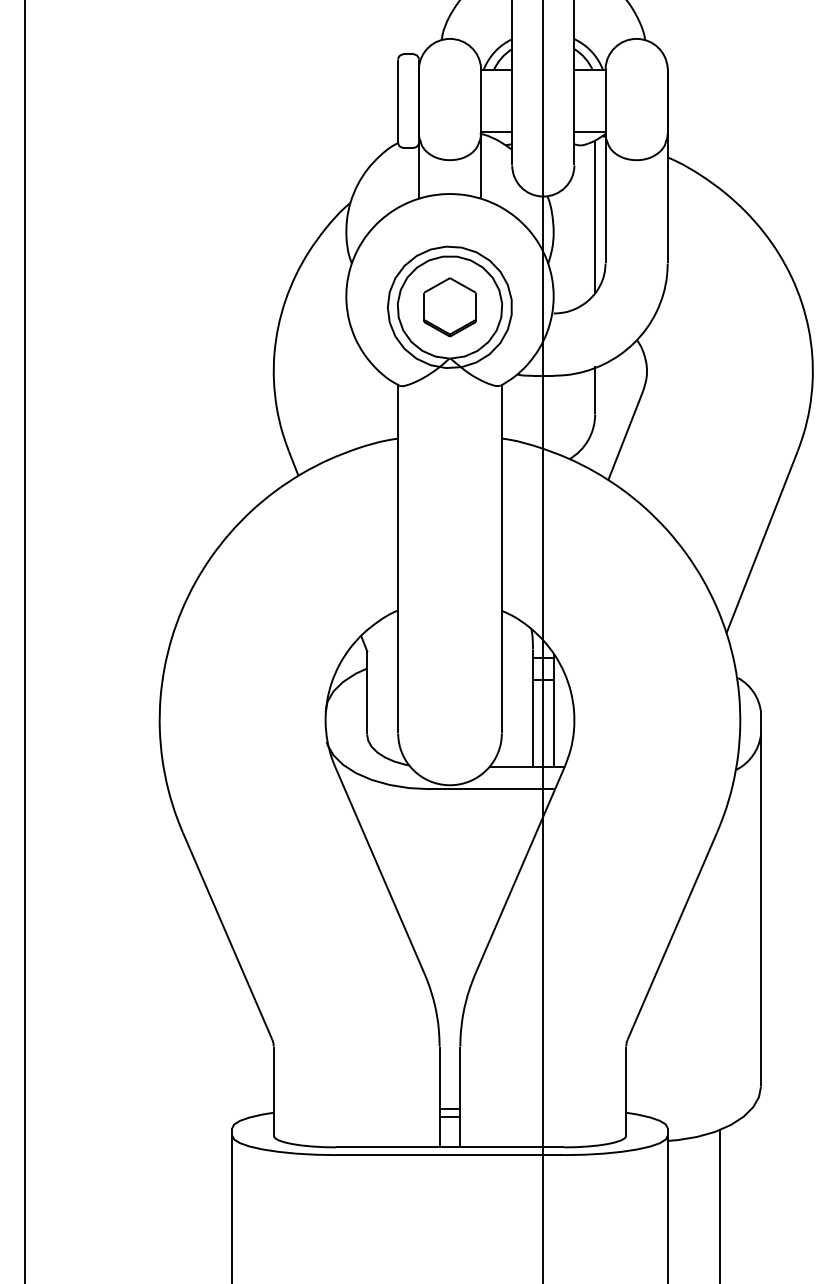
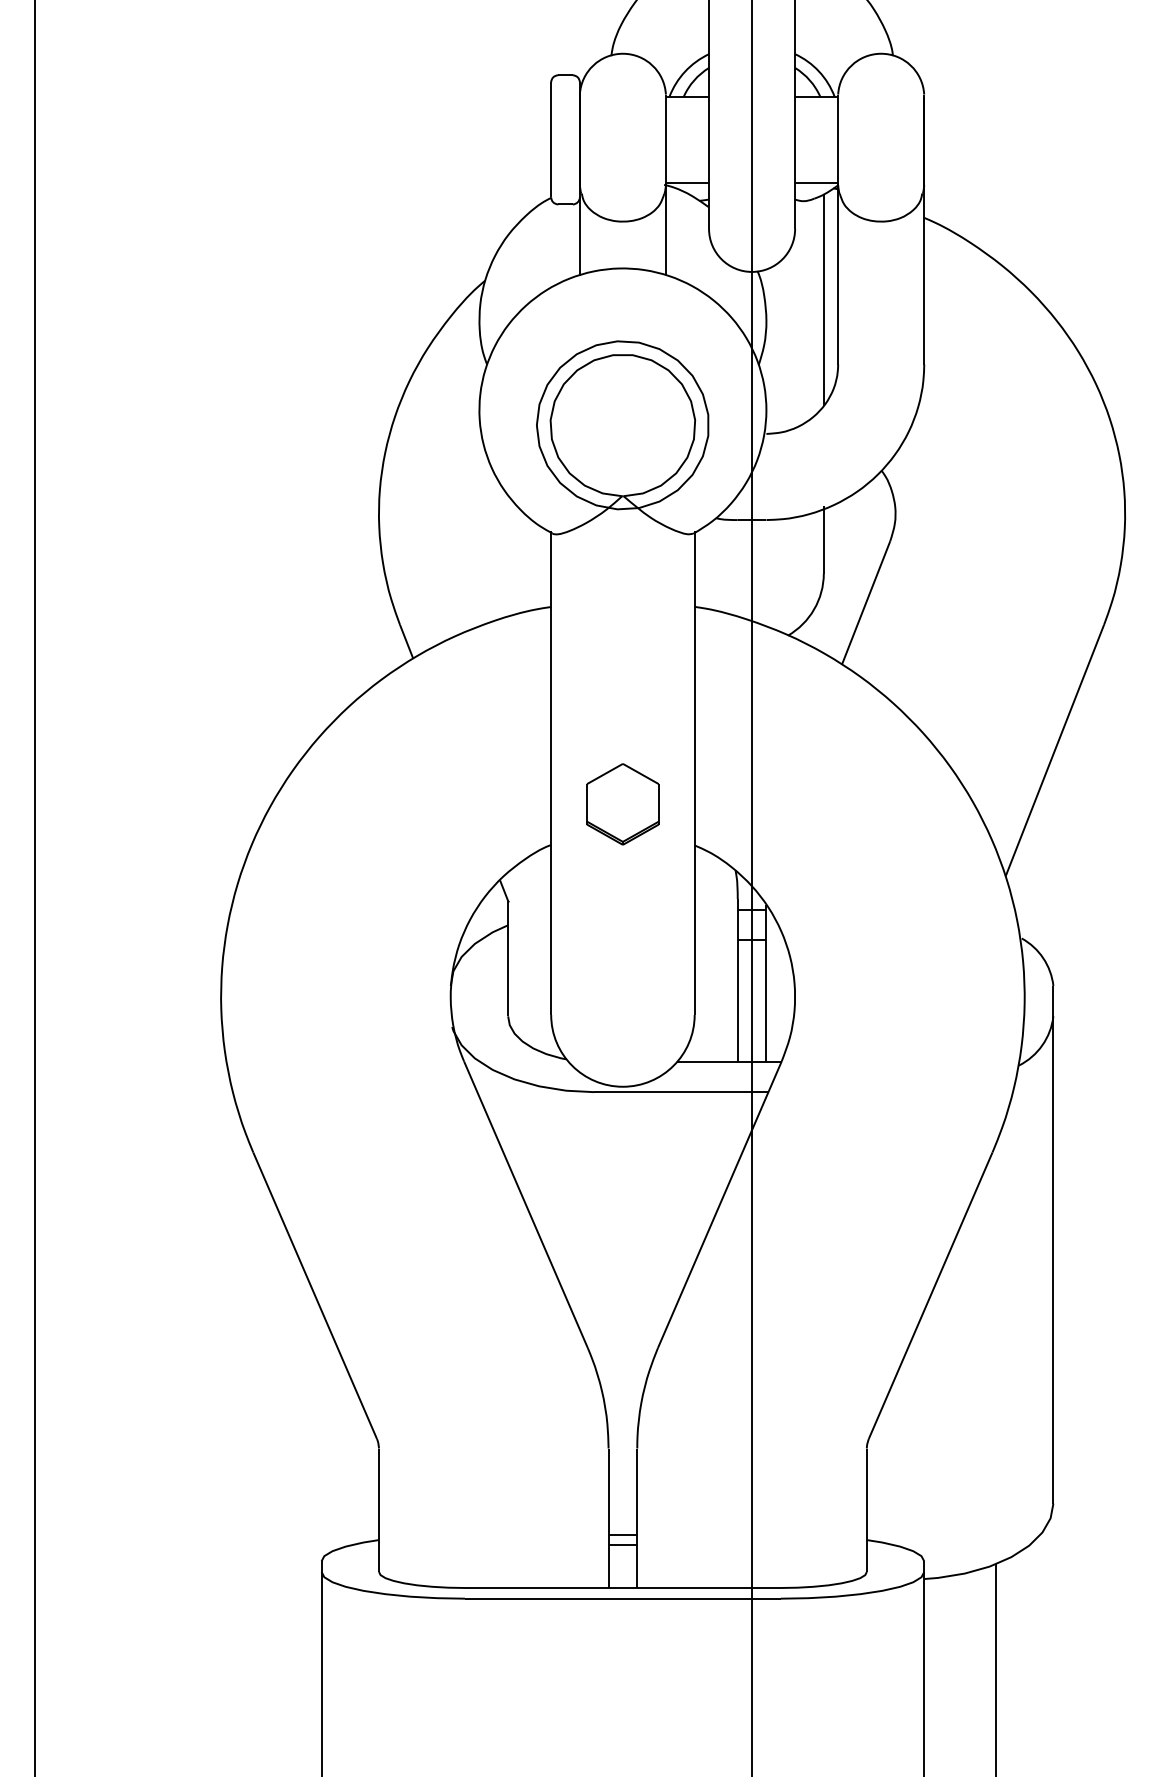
part: (449, 307) -> (622, 804), moved

